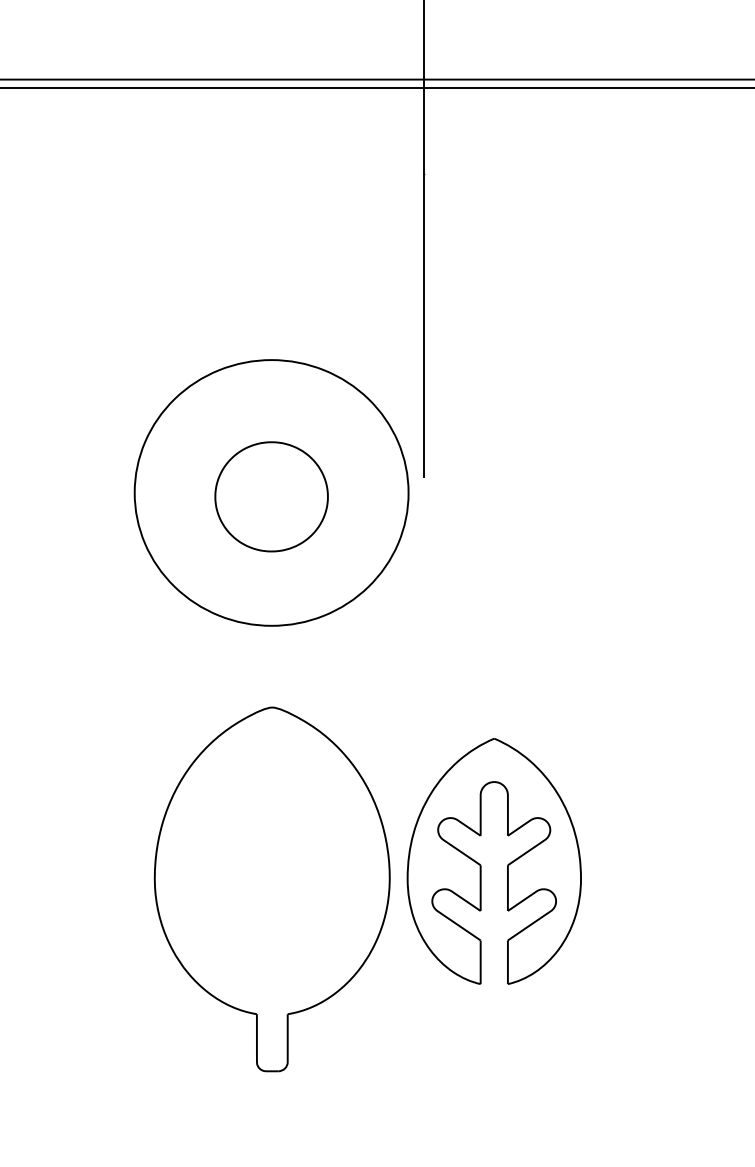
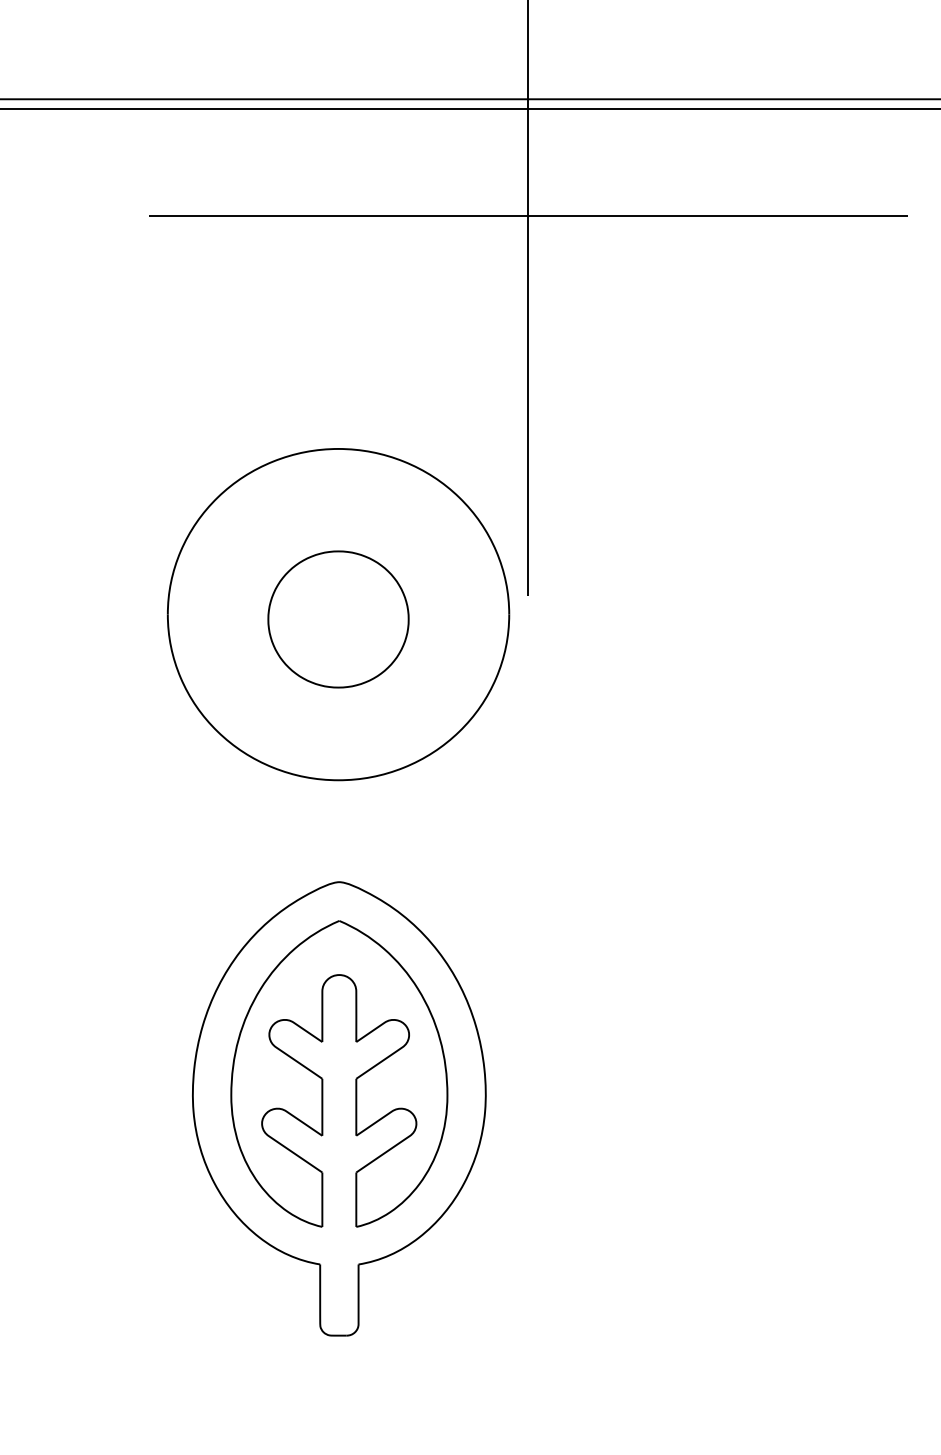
line: (423, 173) -> (527, 216), added
part: (481, 865) -> (323, 1079), moved

